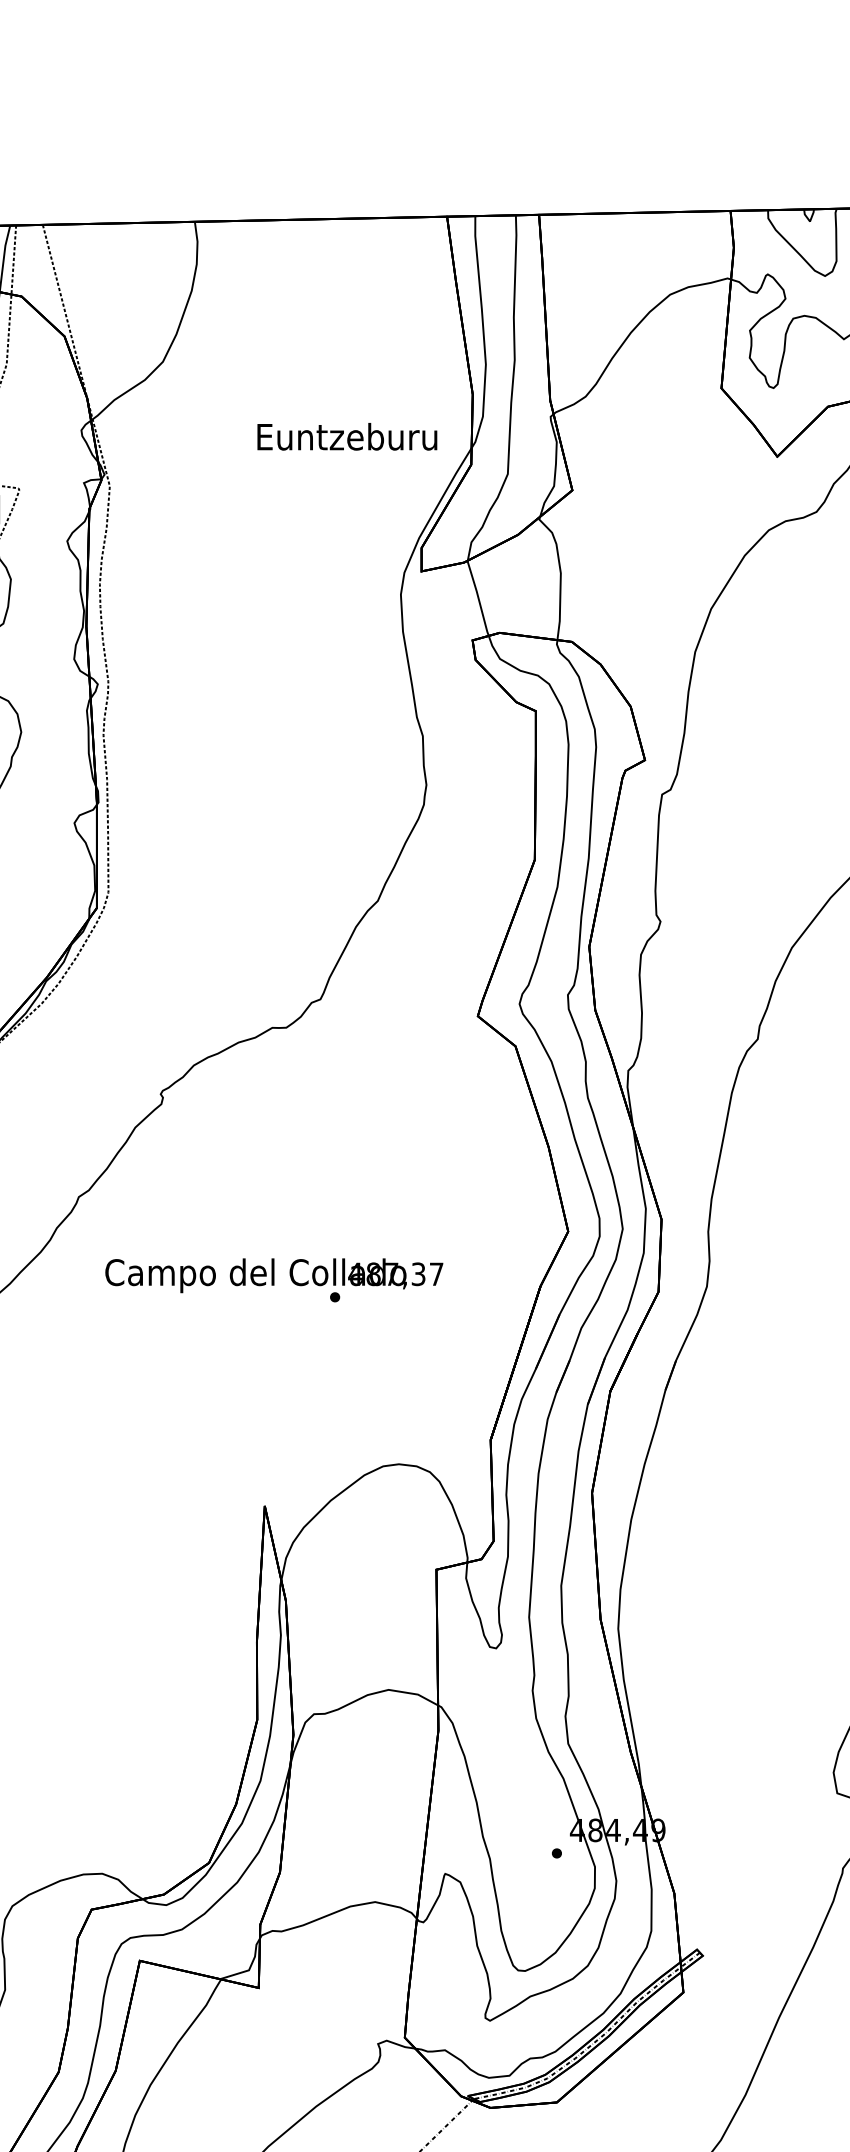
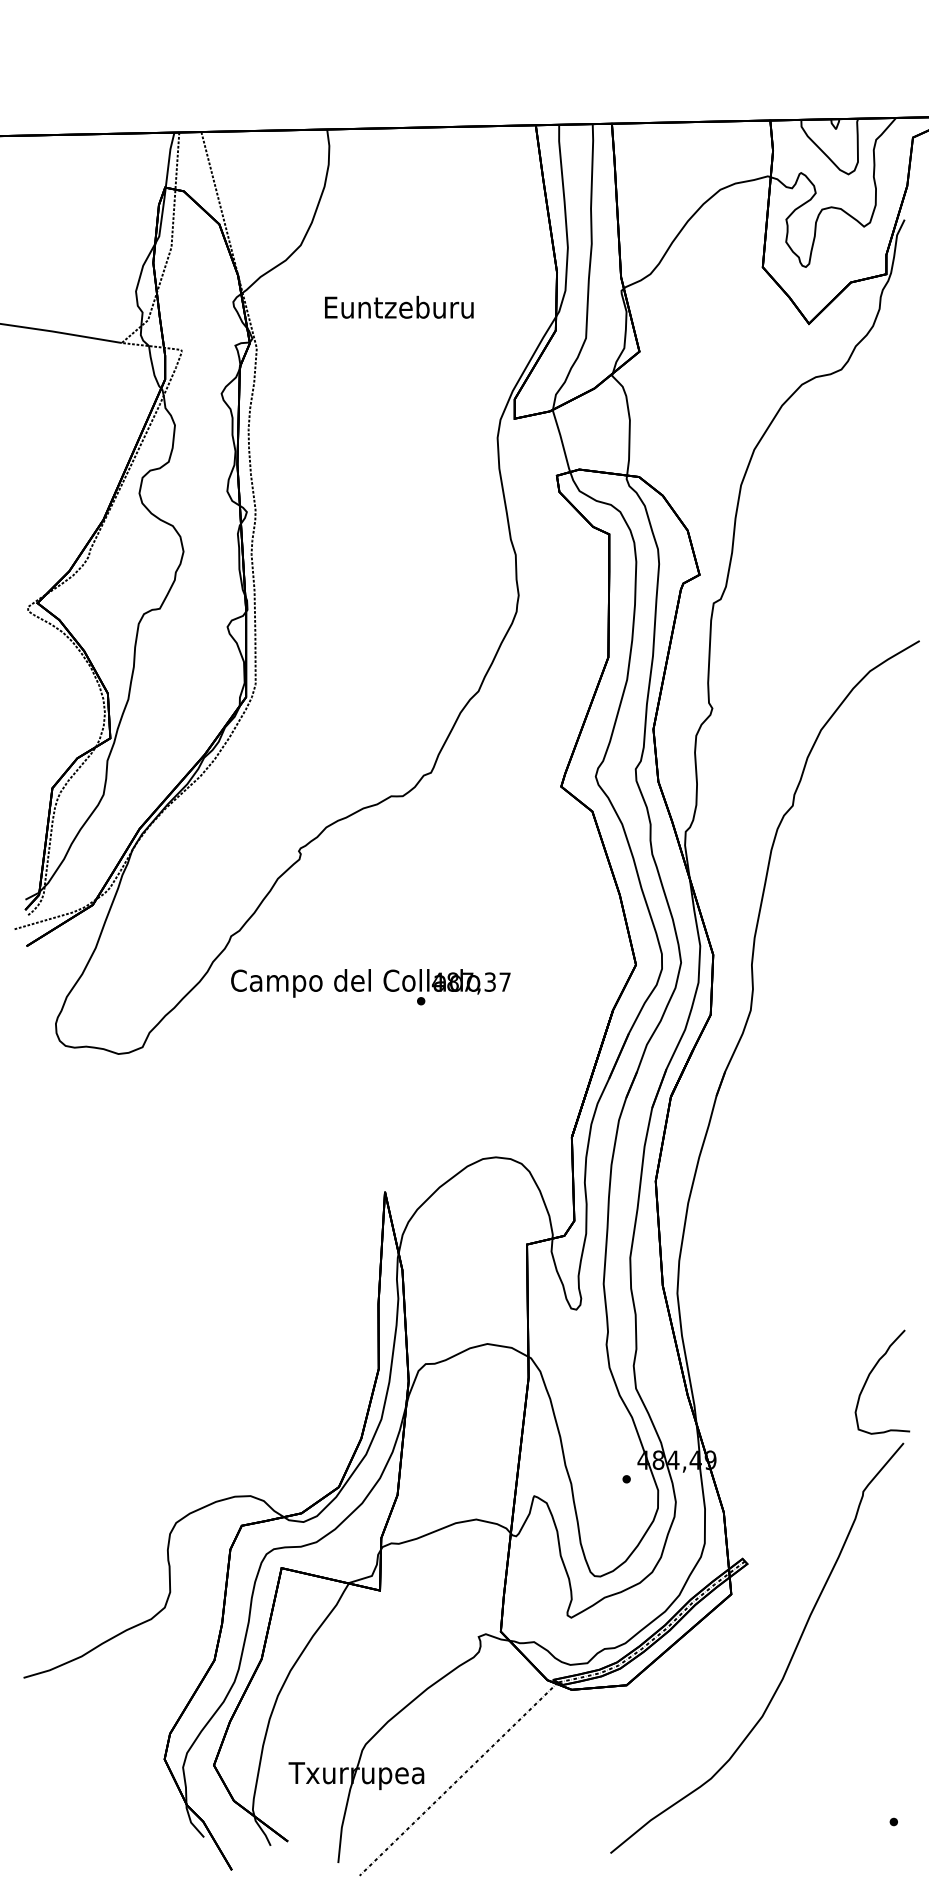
text: (347, 435) -> (399, 306), moved
text: (273, 1280) -> (370, 987), moved

